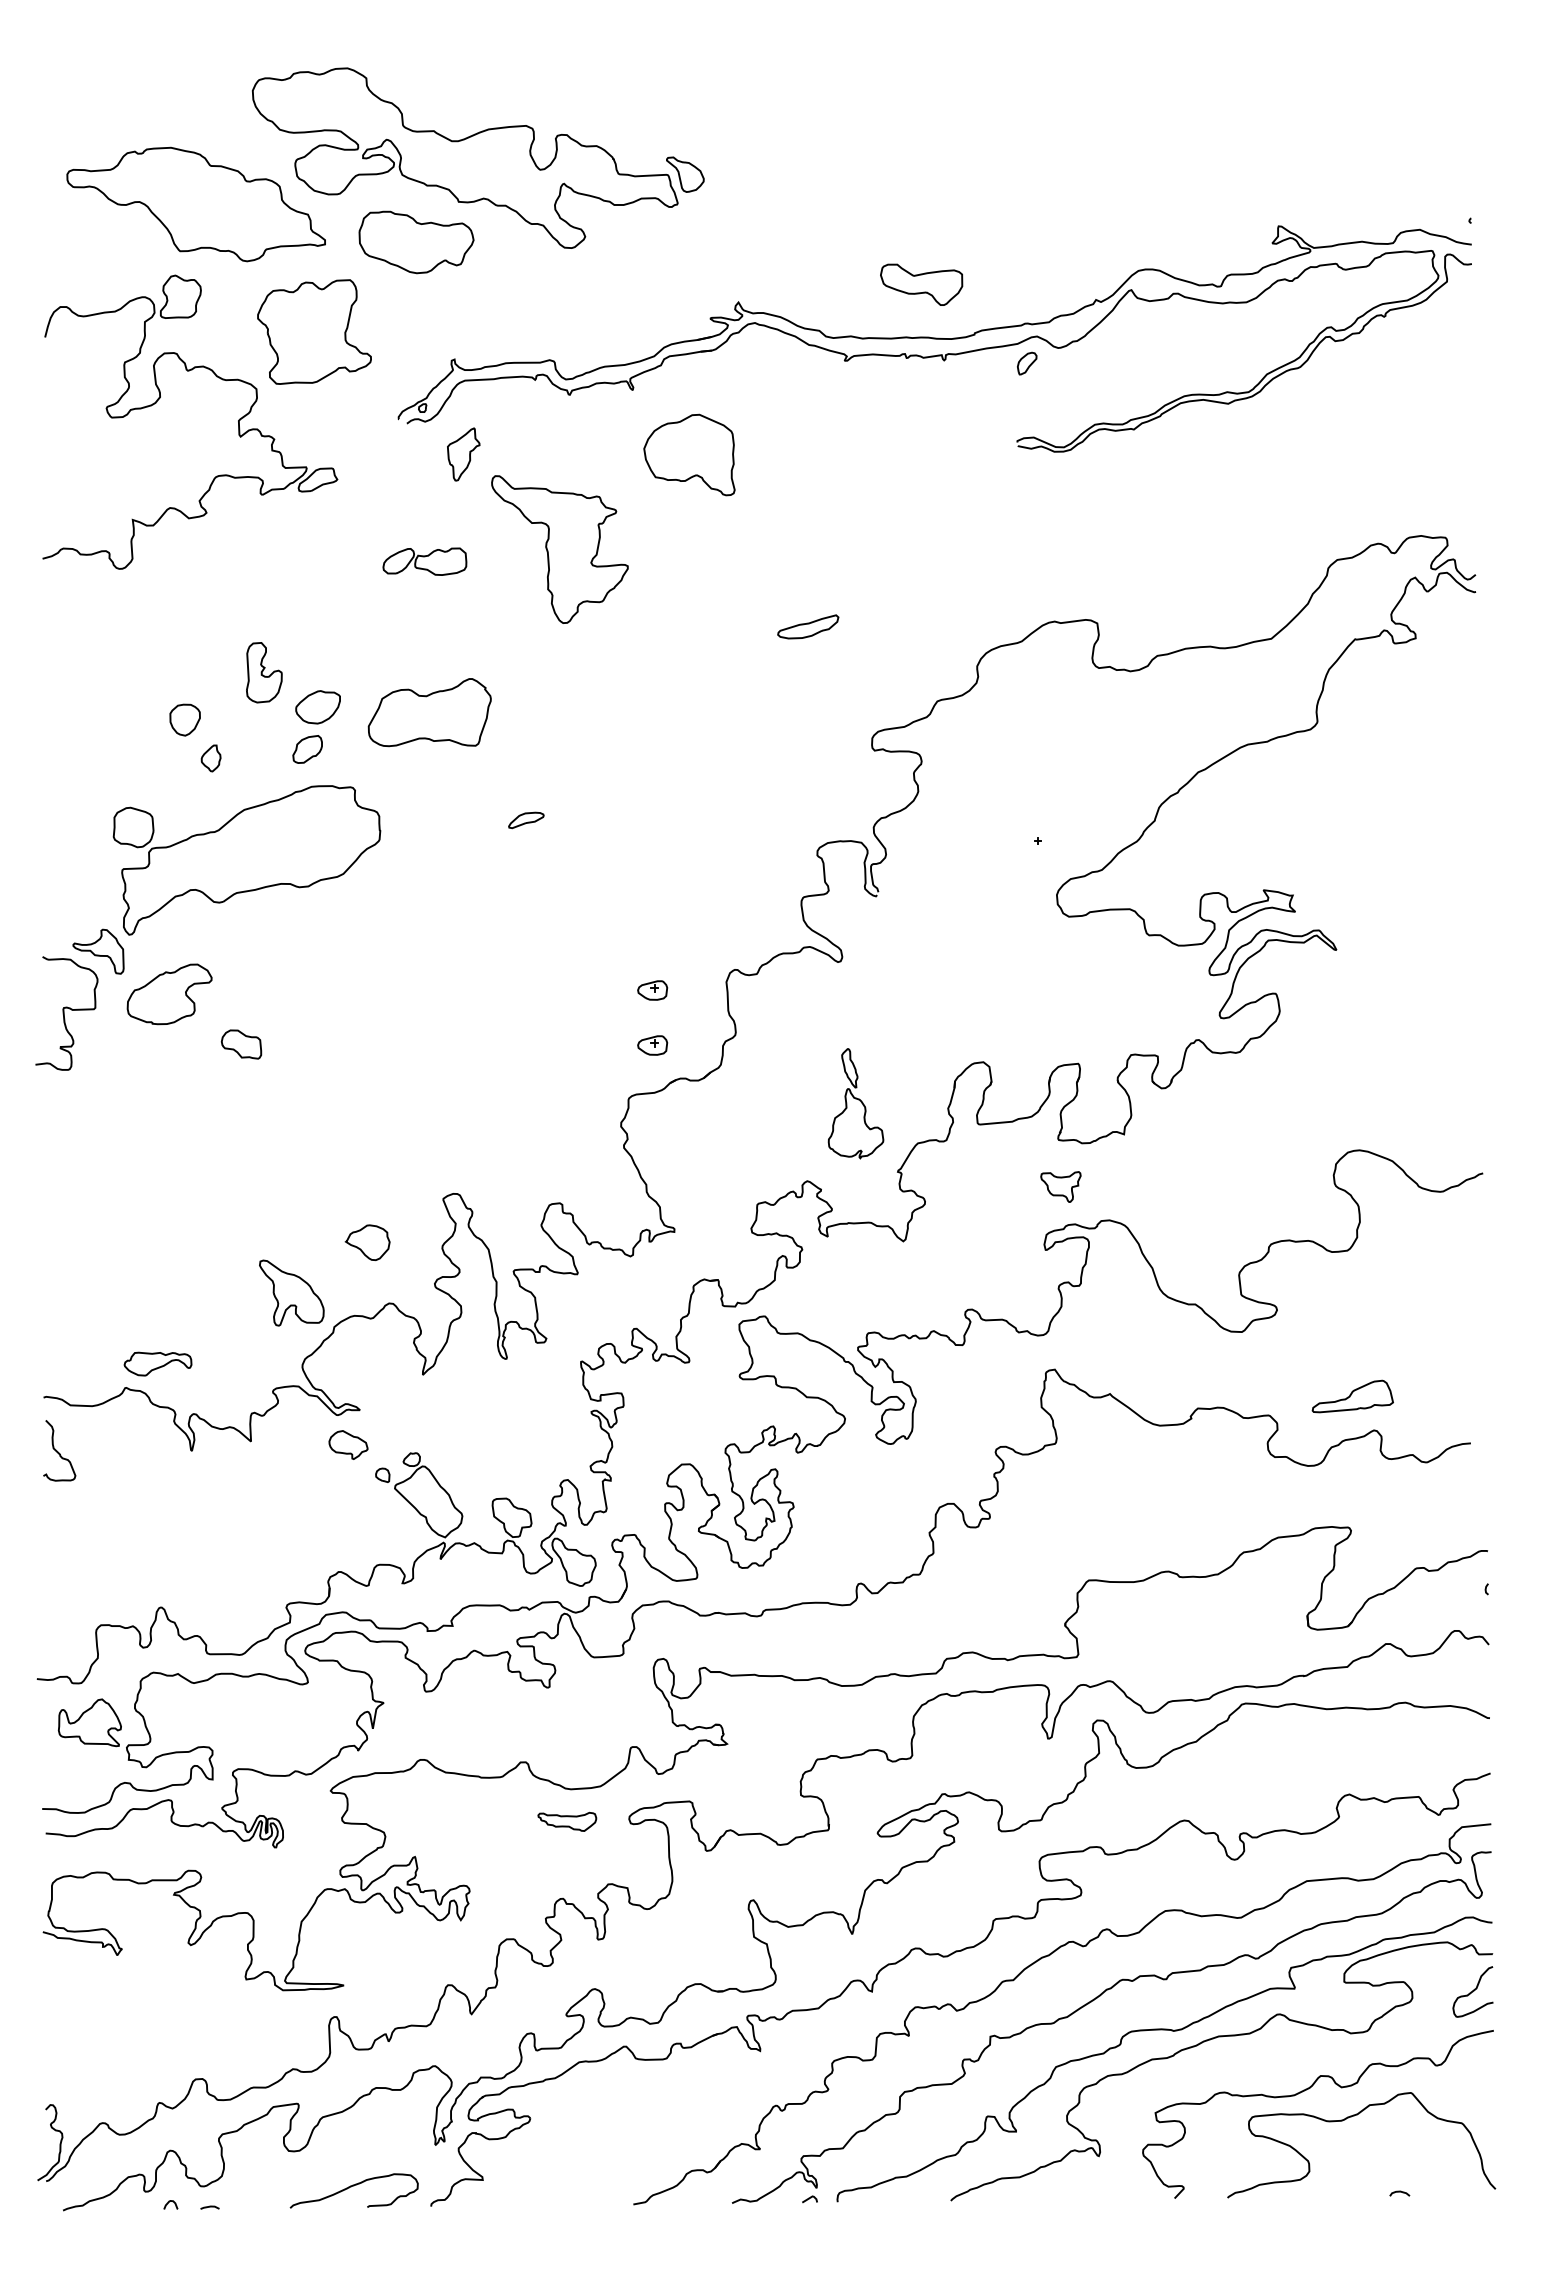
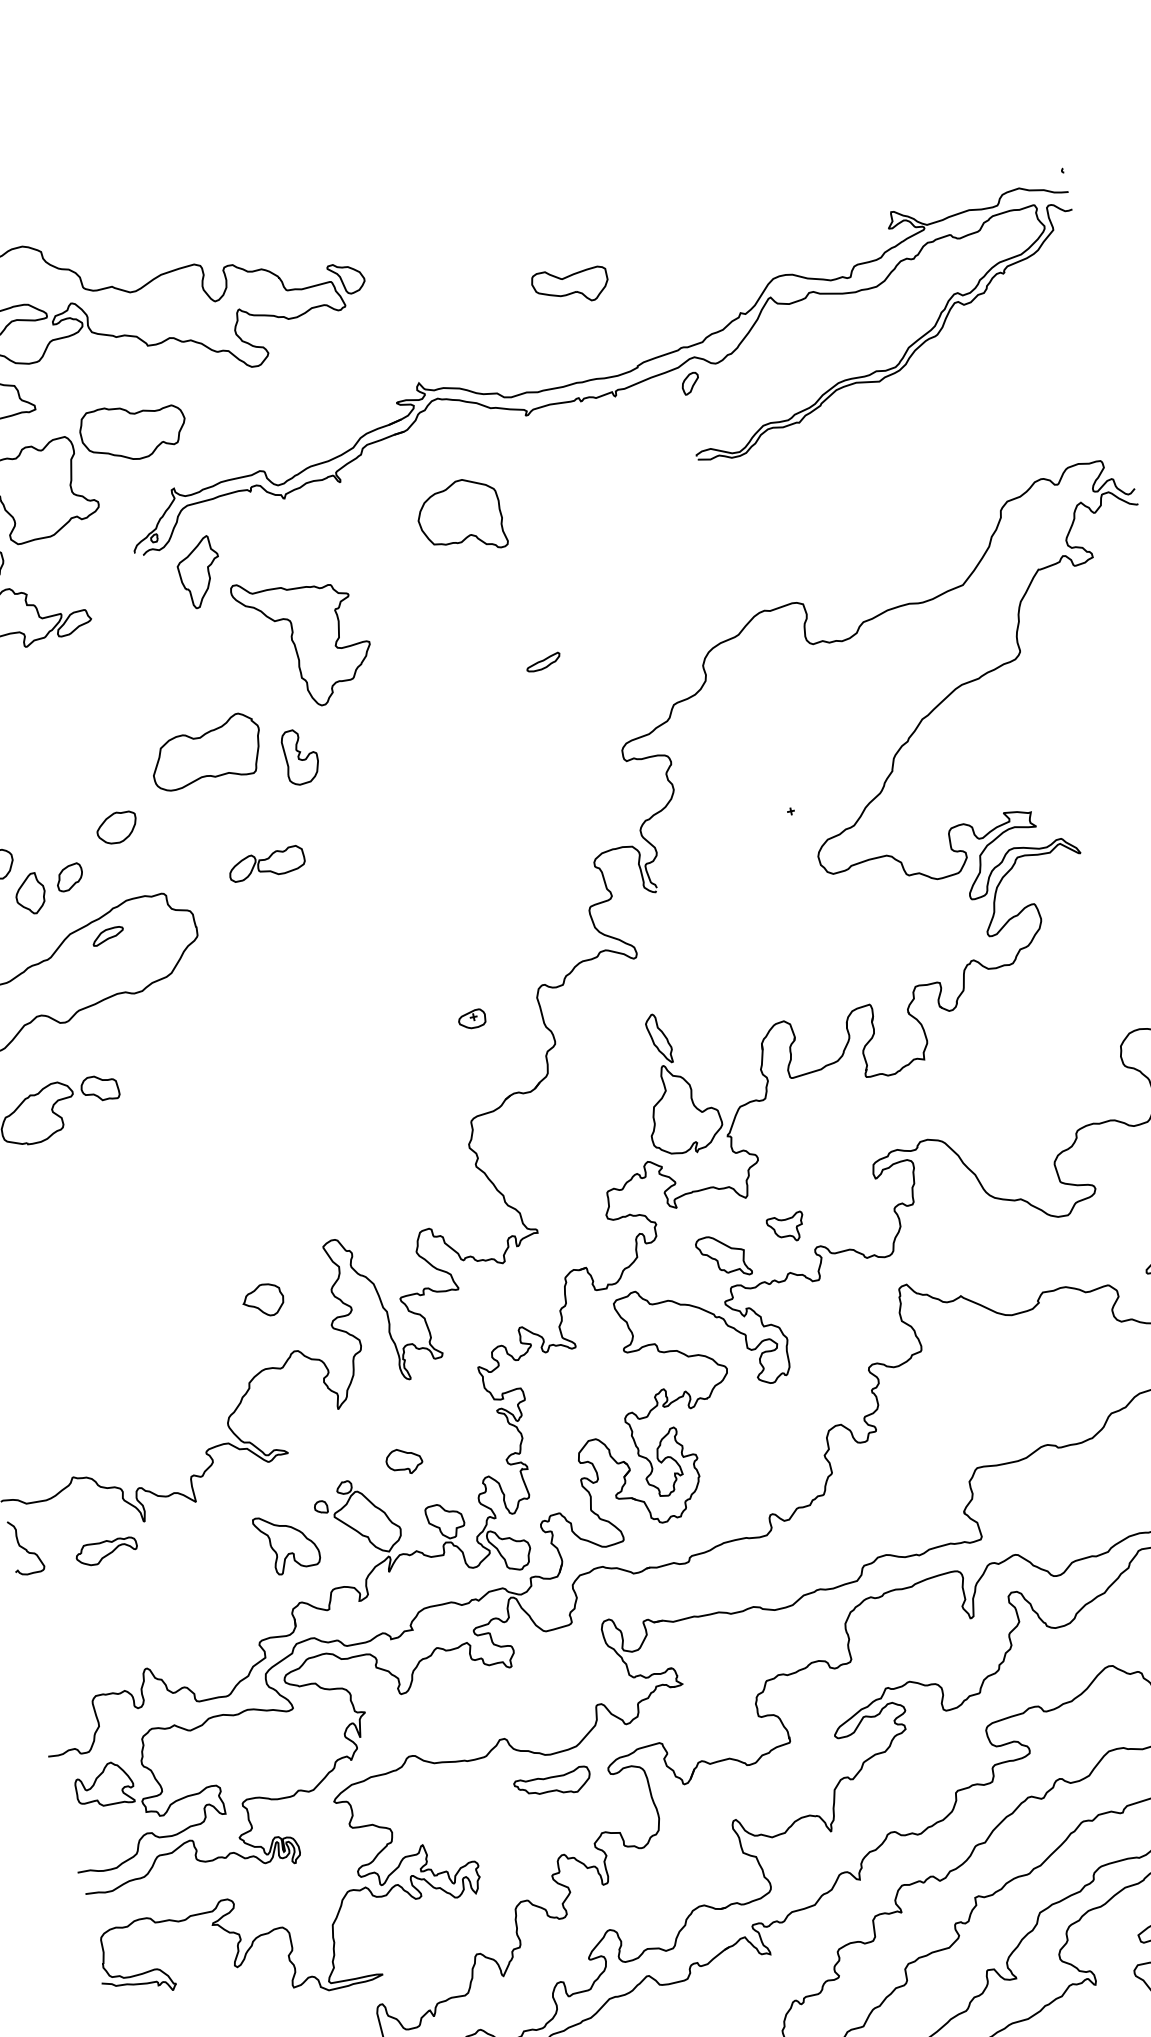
part: (416, 242) -> (133, 431), moved
part: (921, 284) -> (570, 285), moved
part: (463, 454) -> (200, 572), size x1.43
part: (689, 454) -> (460, 517), moved
part: (424, 561) -> (266, 864), moved
part: (808, 627) -> (543, 662), size x0.62
part: (264, 672) -> (300, 756), moved
part: (429, 712) -> (205, 751), moved
part: (307, 749) -> (69, 877), moved
part: (210, 758) -> (29, 894), size x1.67
part: (526, 820) -> (108, 936), moved
part: (241, 1044) -> (99, 1088), moved
part: (652, 1045) -> (482, 1069), removed
part: (855, 1103) -> (676, 1082), size x1.43
part: (1060, 1186) -> (786, 1228), moved
part: (291, 1292) -> (286, 1542), moved
part: (866, 1298) -> (723, 1256), added
part: (157, 1363) -> (106, 1551), moved
part: (348, 1444) -> (404, 1460), moved
part: (567, 1821) -> (553, 1784), size x1.43

